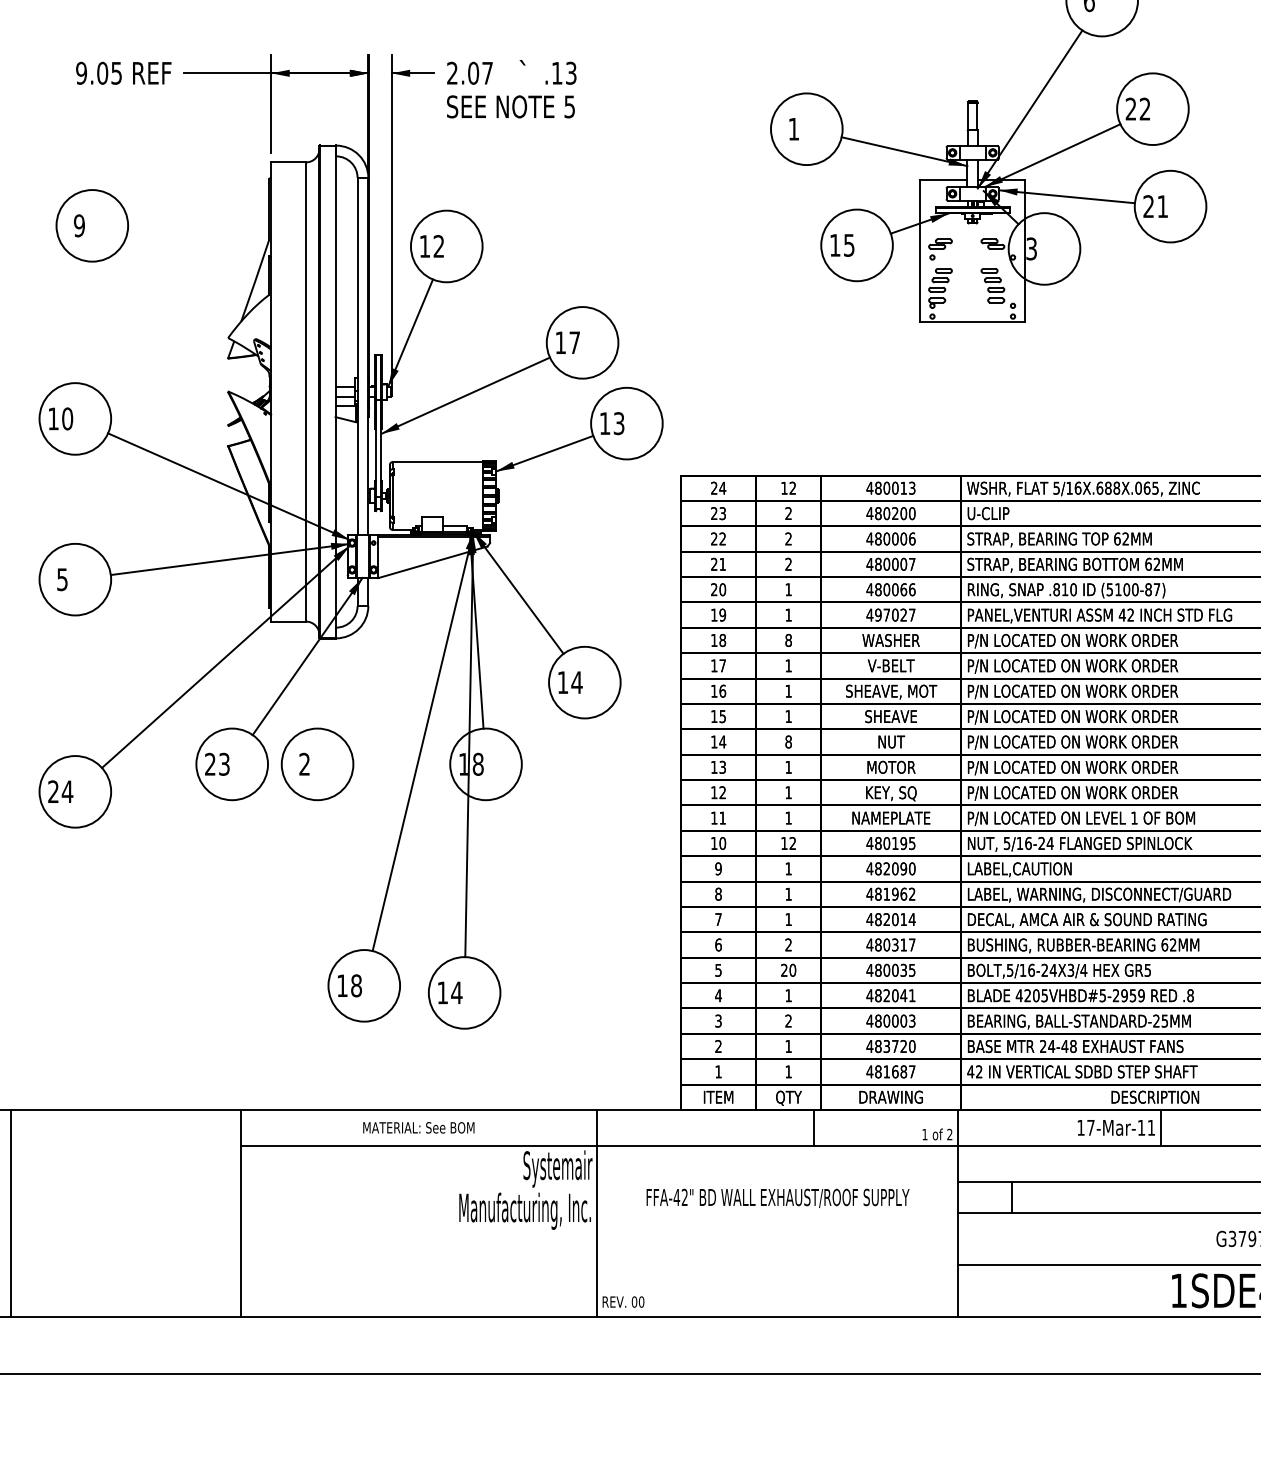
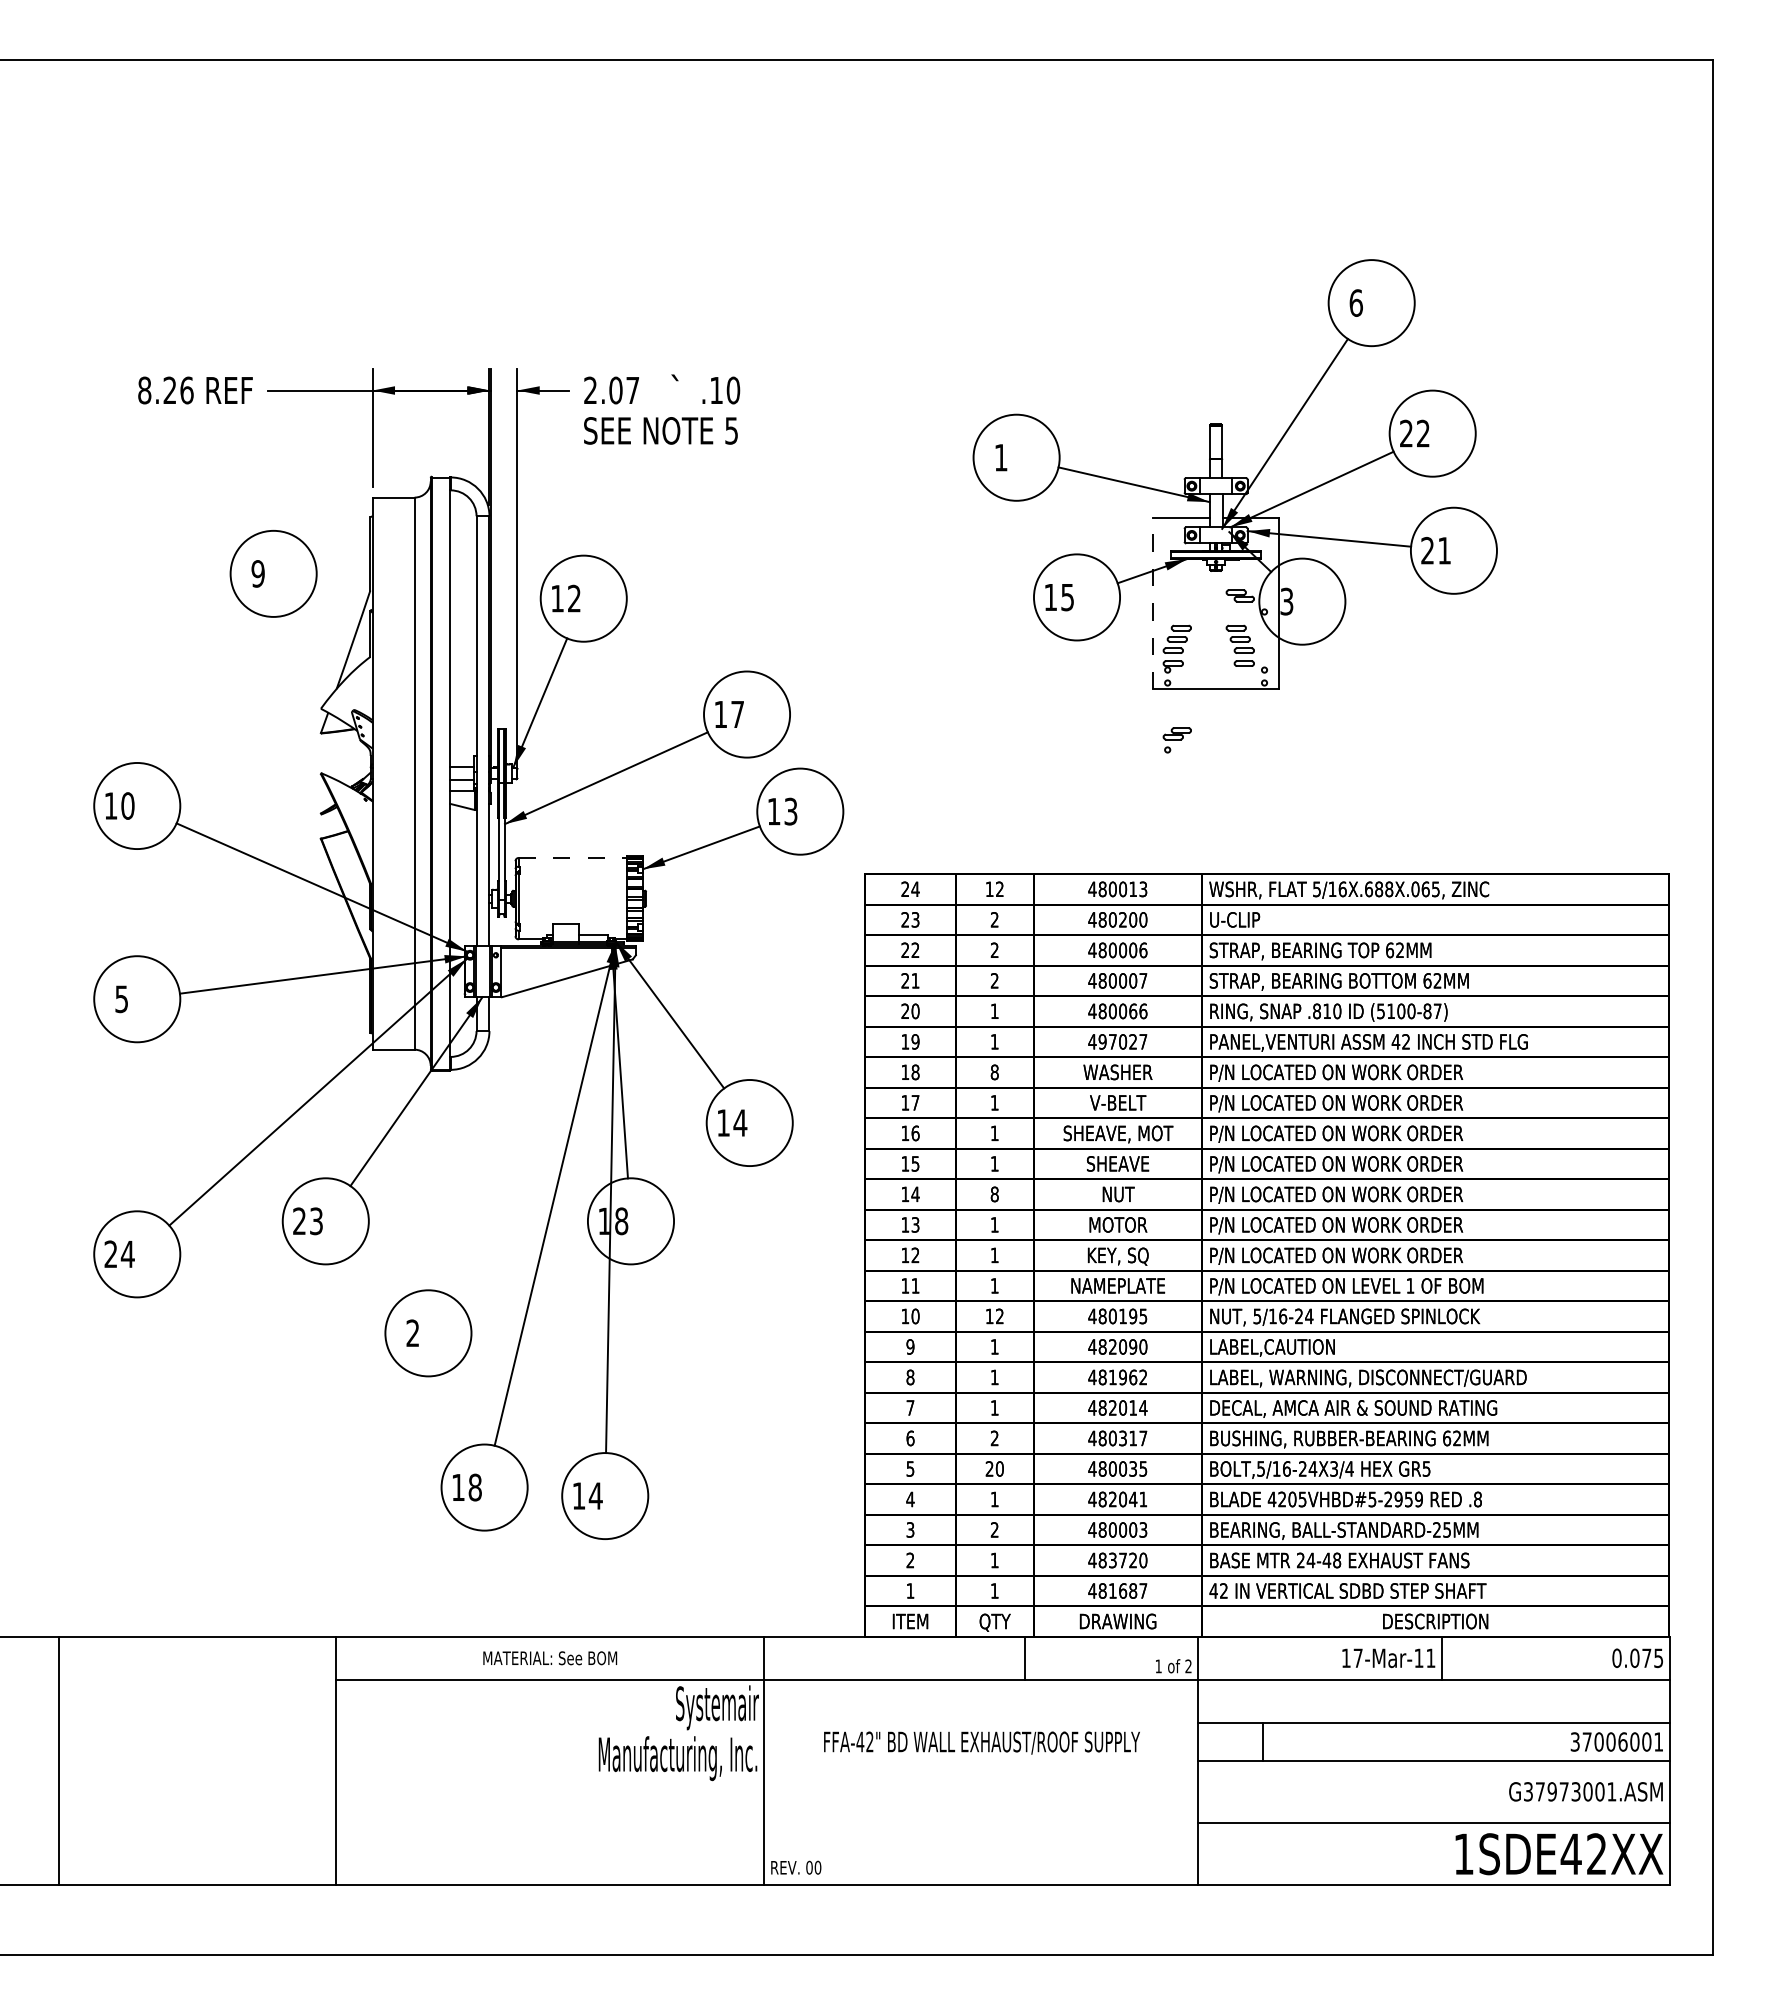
text: (98, 73) -> (165, 390), 9.05 -> 8.26
text: (571, 73) -> (733, 390), .13 -> .10
part: (92, 225) -> (273, 573), moved
part: (939, 249) -> (1176, 740), moved
line: (920, 250) -> (1153, 603), solid -> dashed
line: (438, 461) -> (573, 857), solid -> dashed
part: (317, 764) -> (428, 1333), moved

